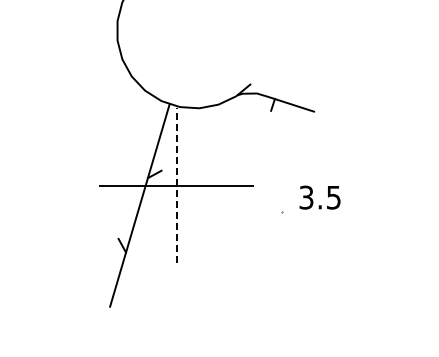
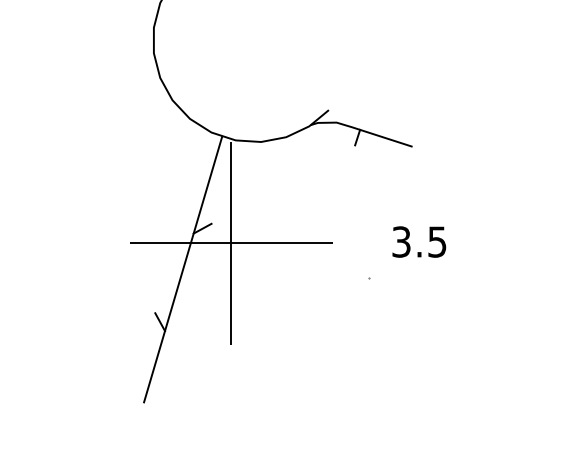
line: (176, 185) -> (231, 243), dashed -> solid
text: (319, 197) -> (418, 241), moved

